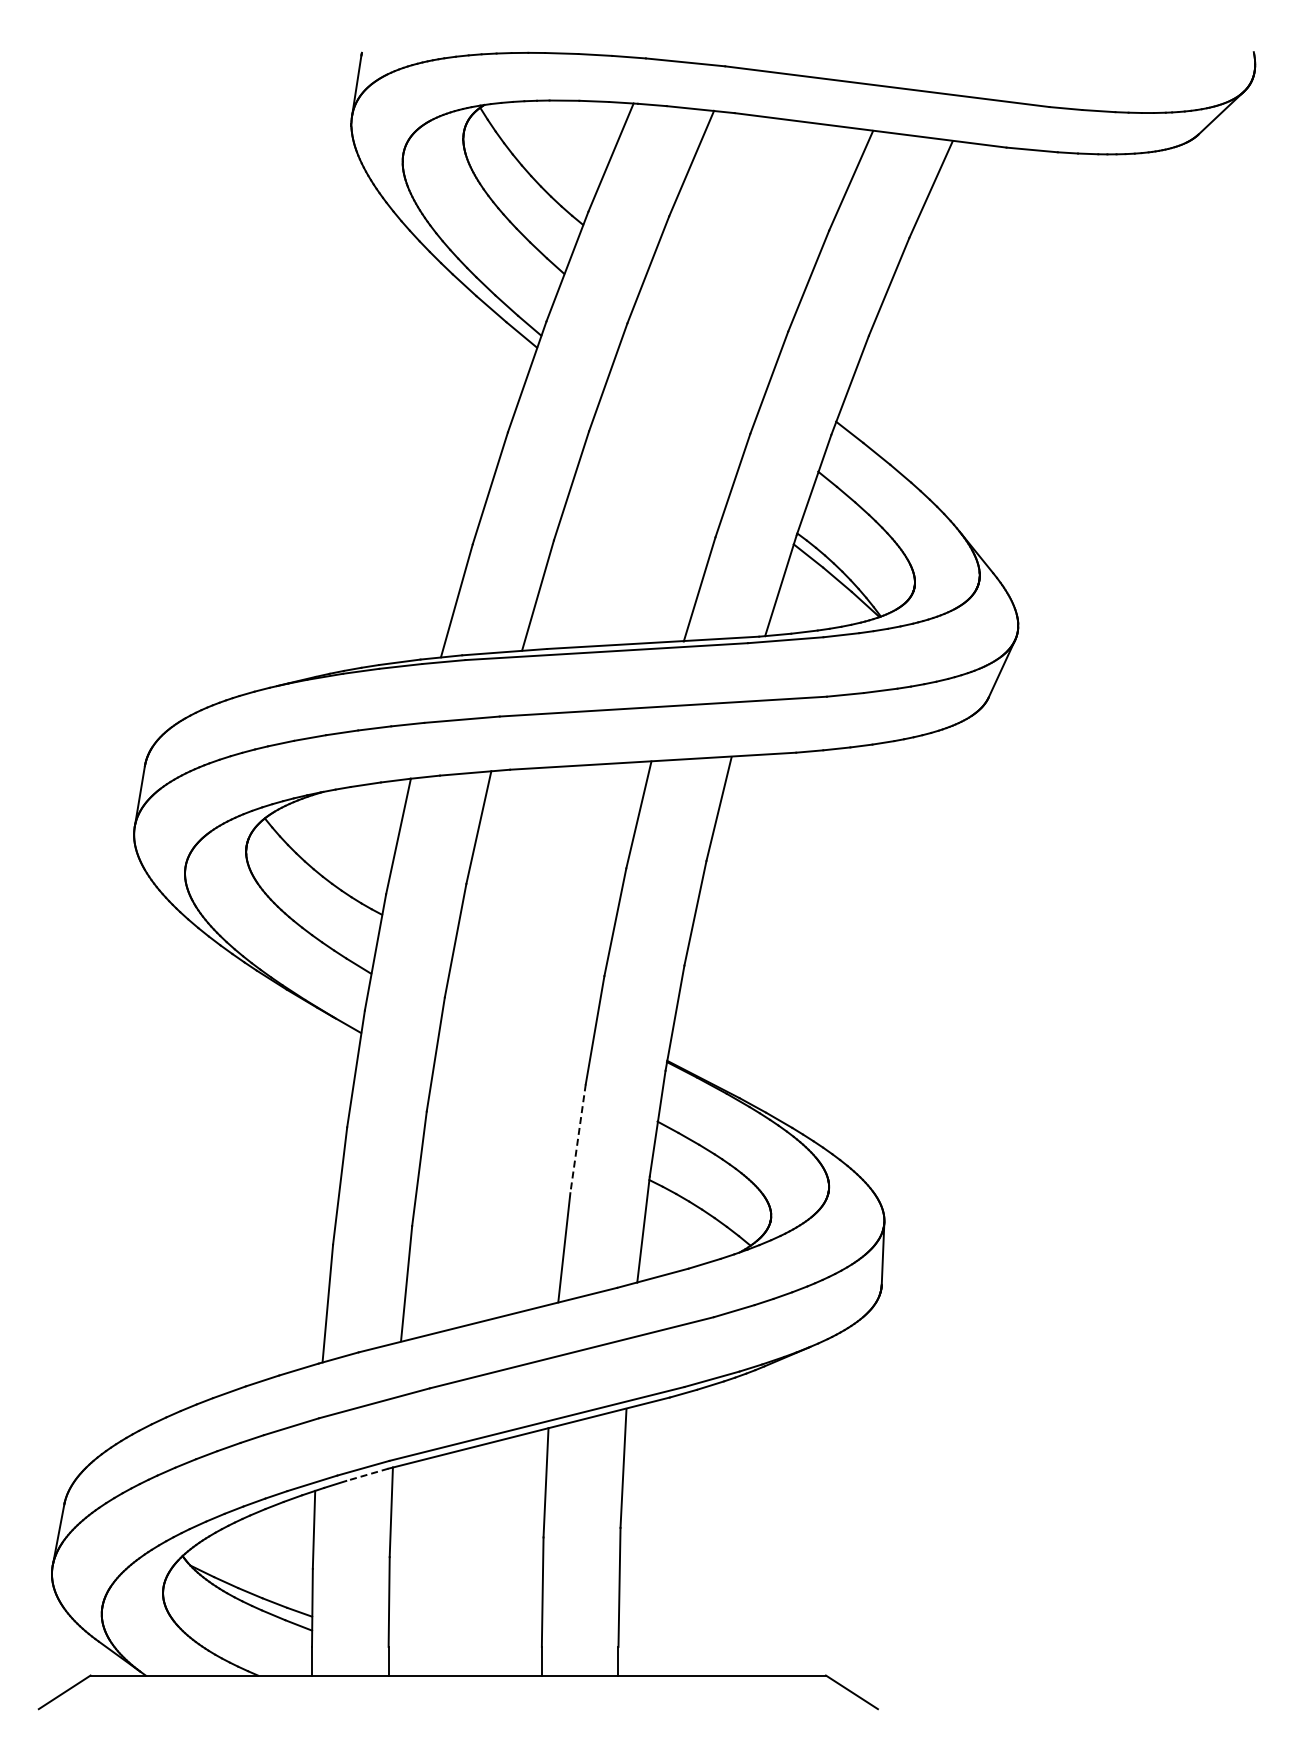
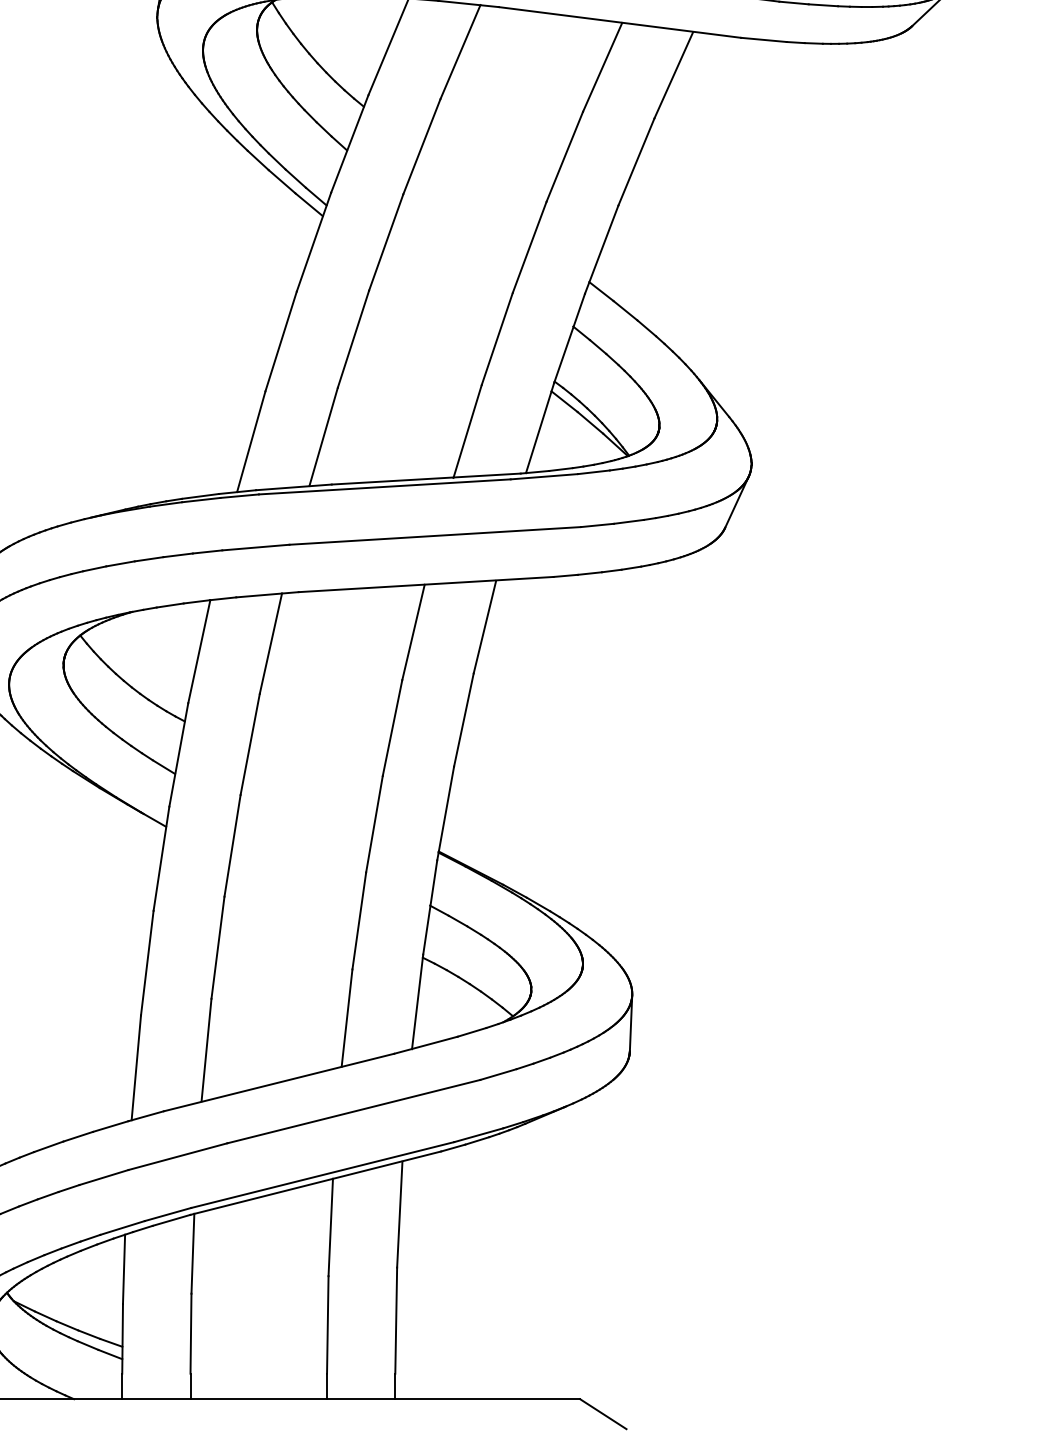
line: (578, 1138) -> (359, 920), dashed -> solid
line: (367, 1474) -> (171, 1220), dashed -> solid

